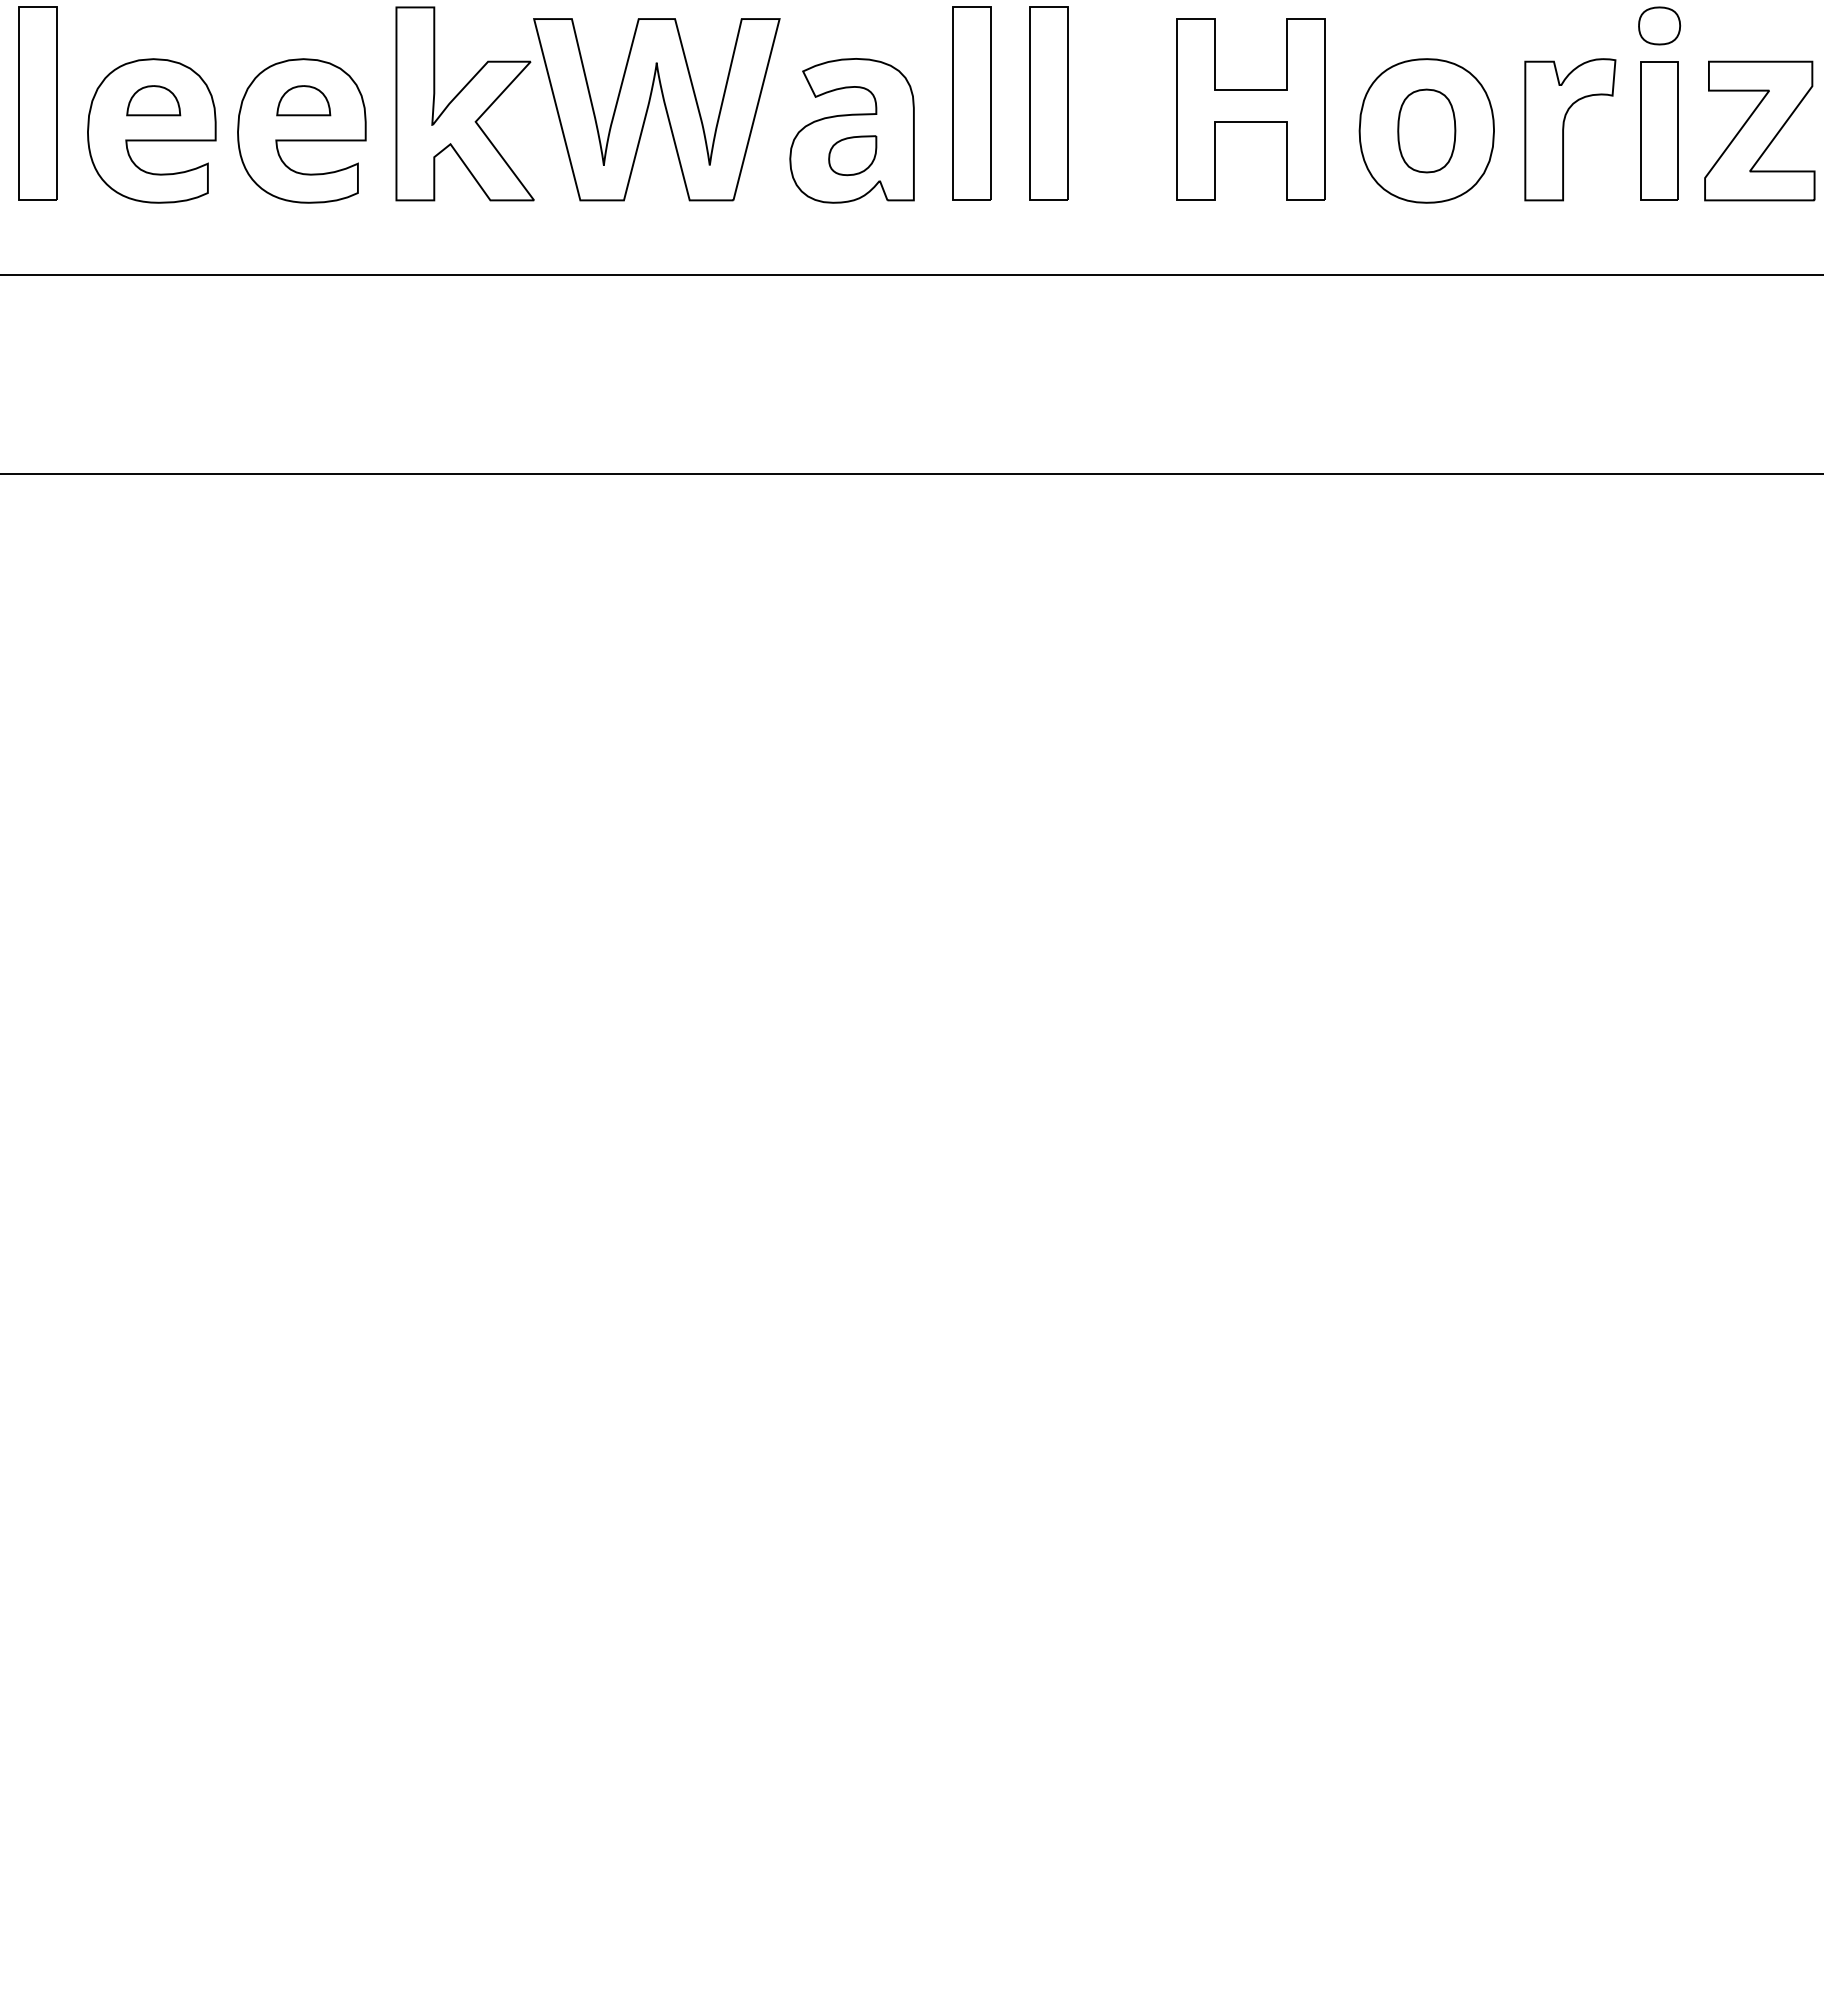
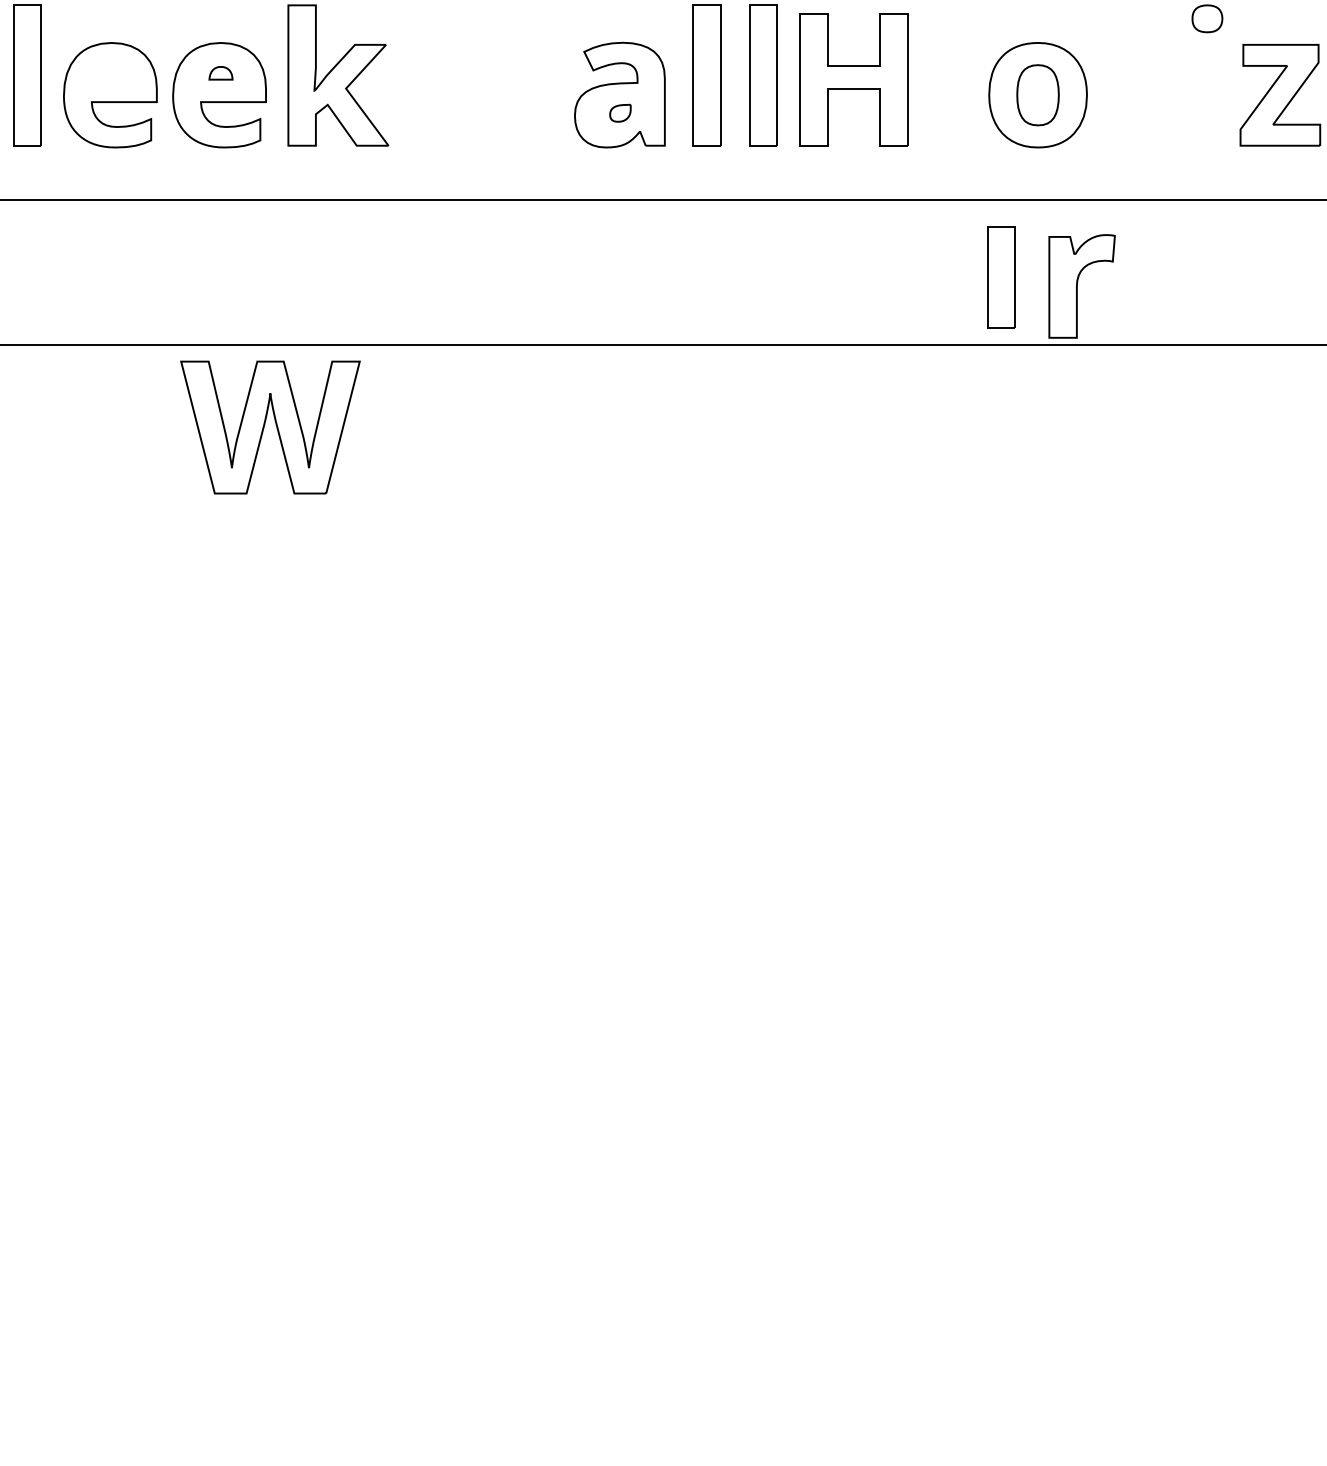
part: (153, 100) -> (111, 73), removed
part: (303, 100) -> (220, 73), size x0.6
part: (649, 106) -> (265, 425), moved
part: (1250, 109) -> (853, 79), moved
part: (1570, 129) -> (1082, 286), moved
part: (1659, 130) -> (1001, 277), moved
part: (852, 155) -> (620, 113), size x0.6

